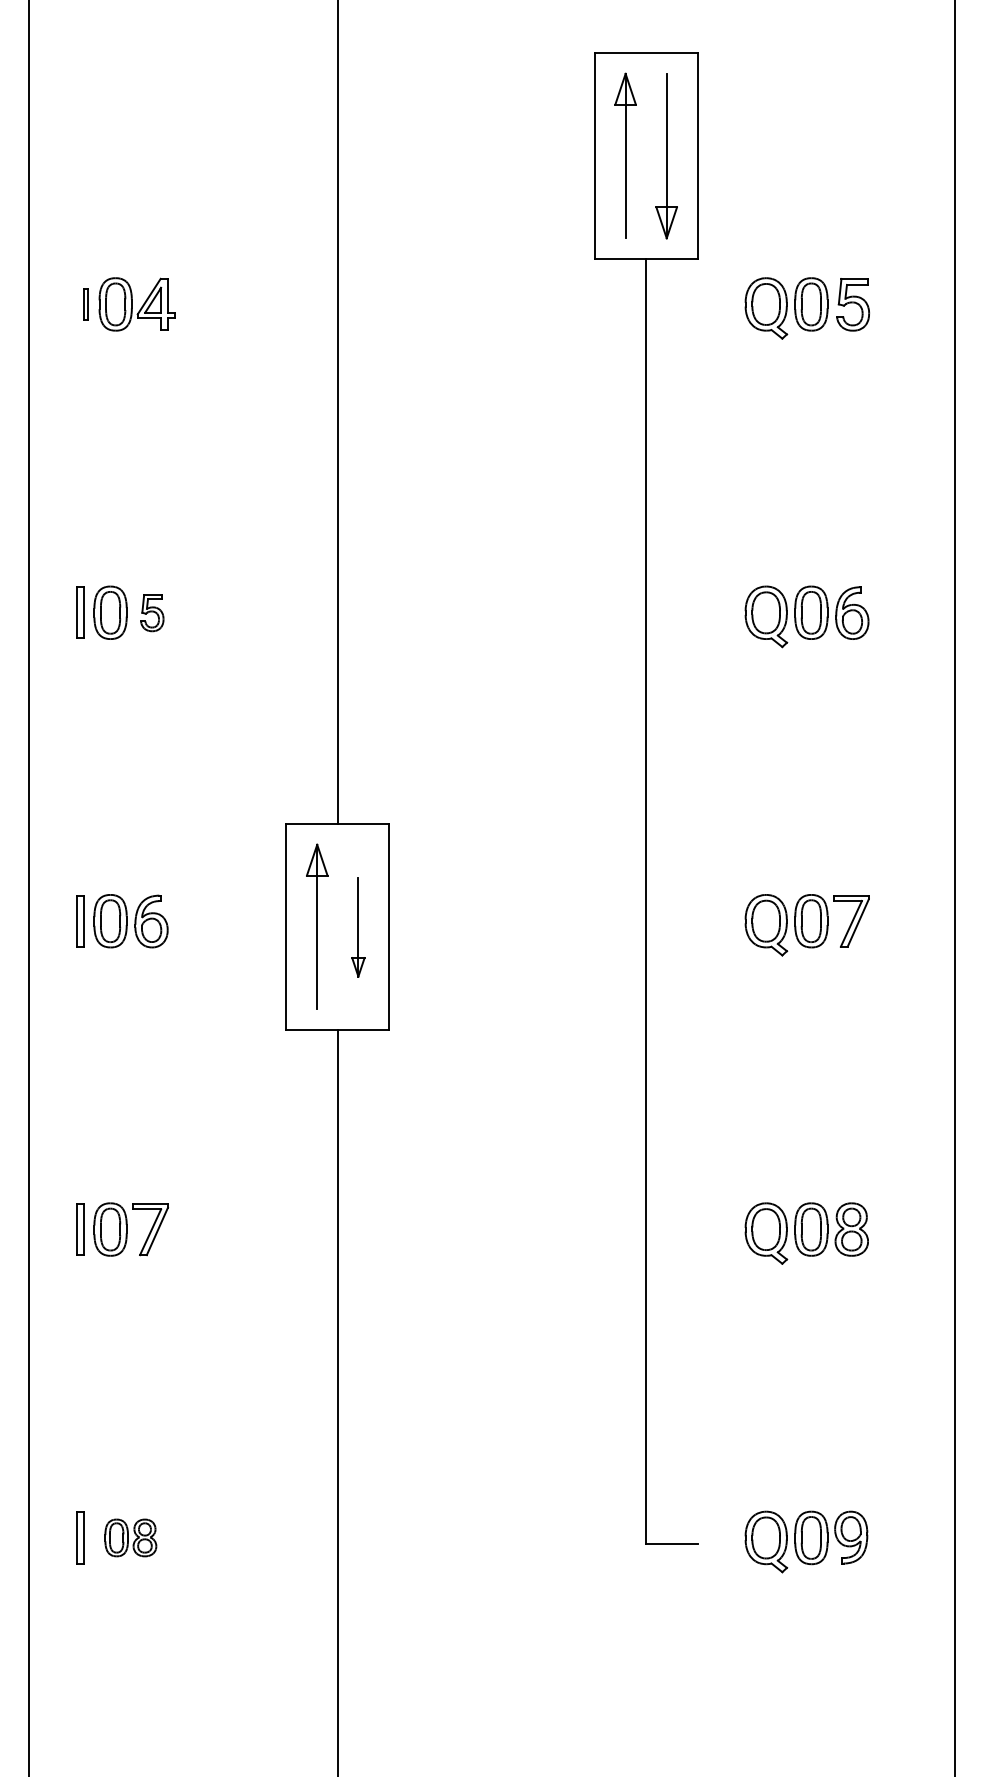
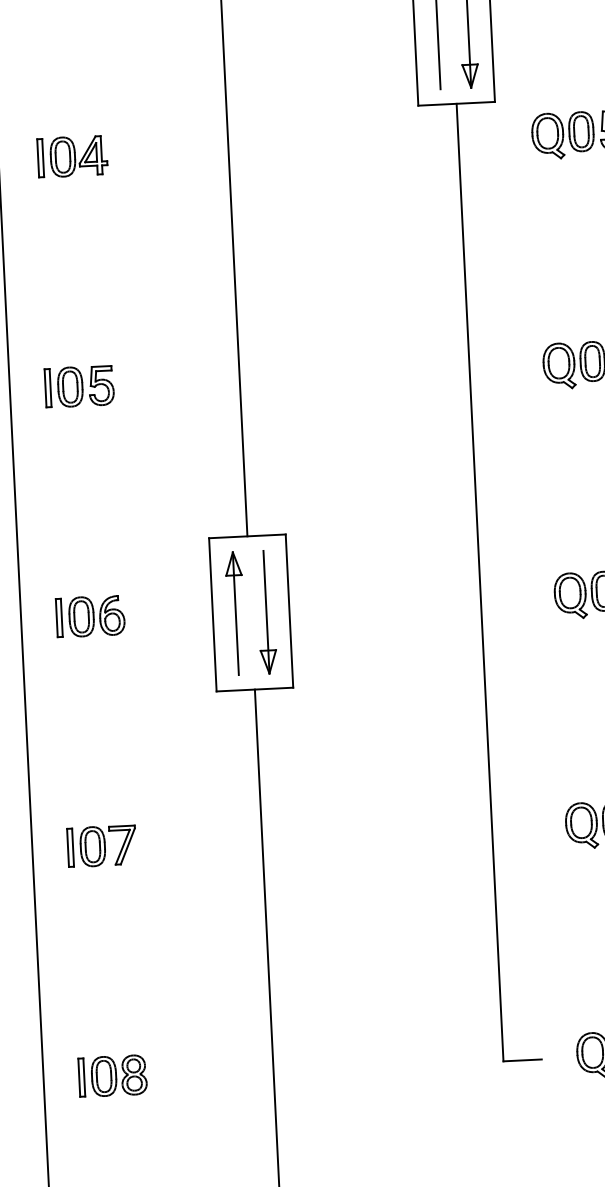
part: (85, 304) -> (40, 158), size x1.67
part: (152, 612) -> (101, 385), size x1.43
part: (358, 927) -> (266, 612), size x1.67
part: (130, 1537) -> (118, 1075), size x1.43

